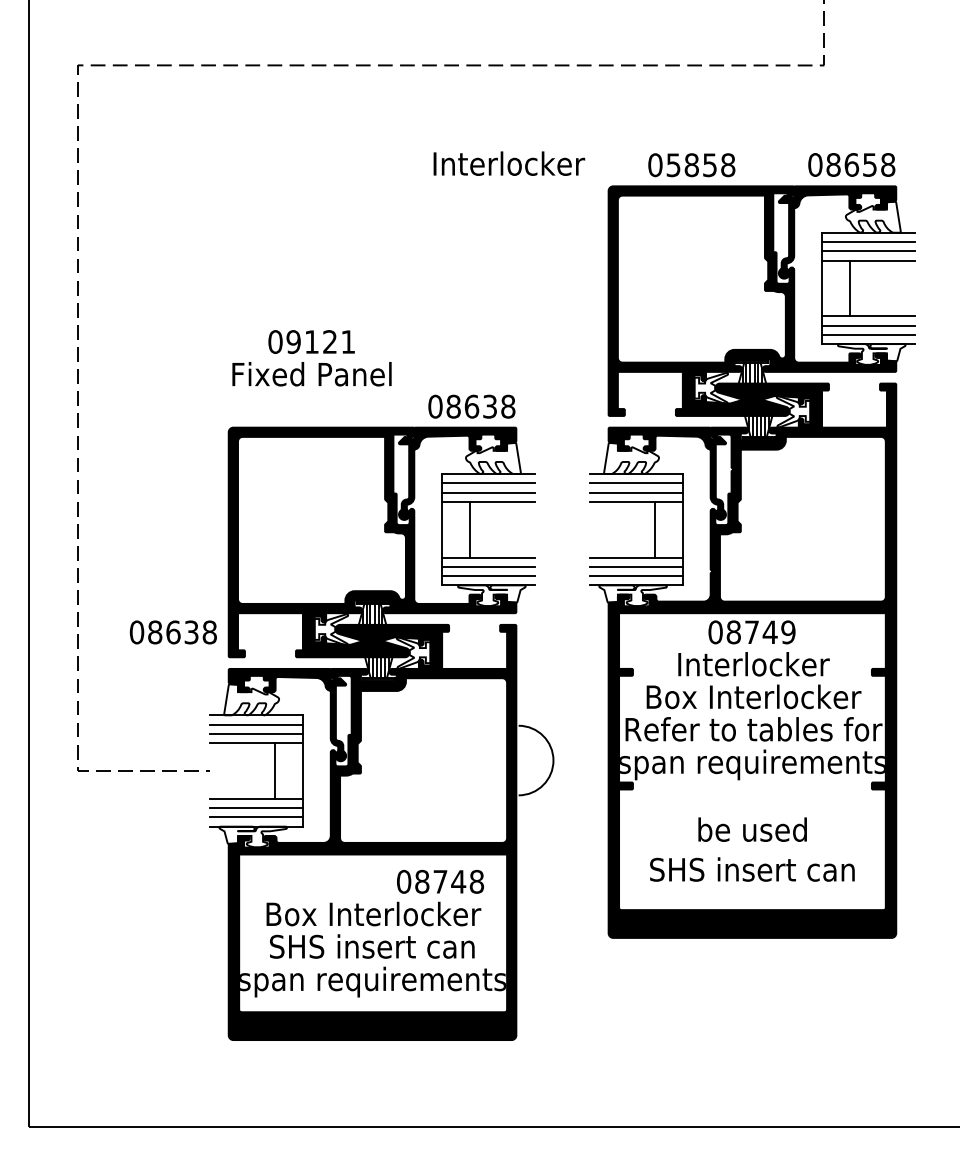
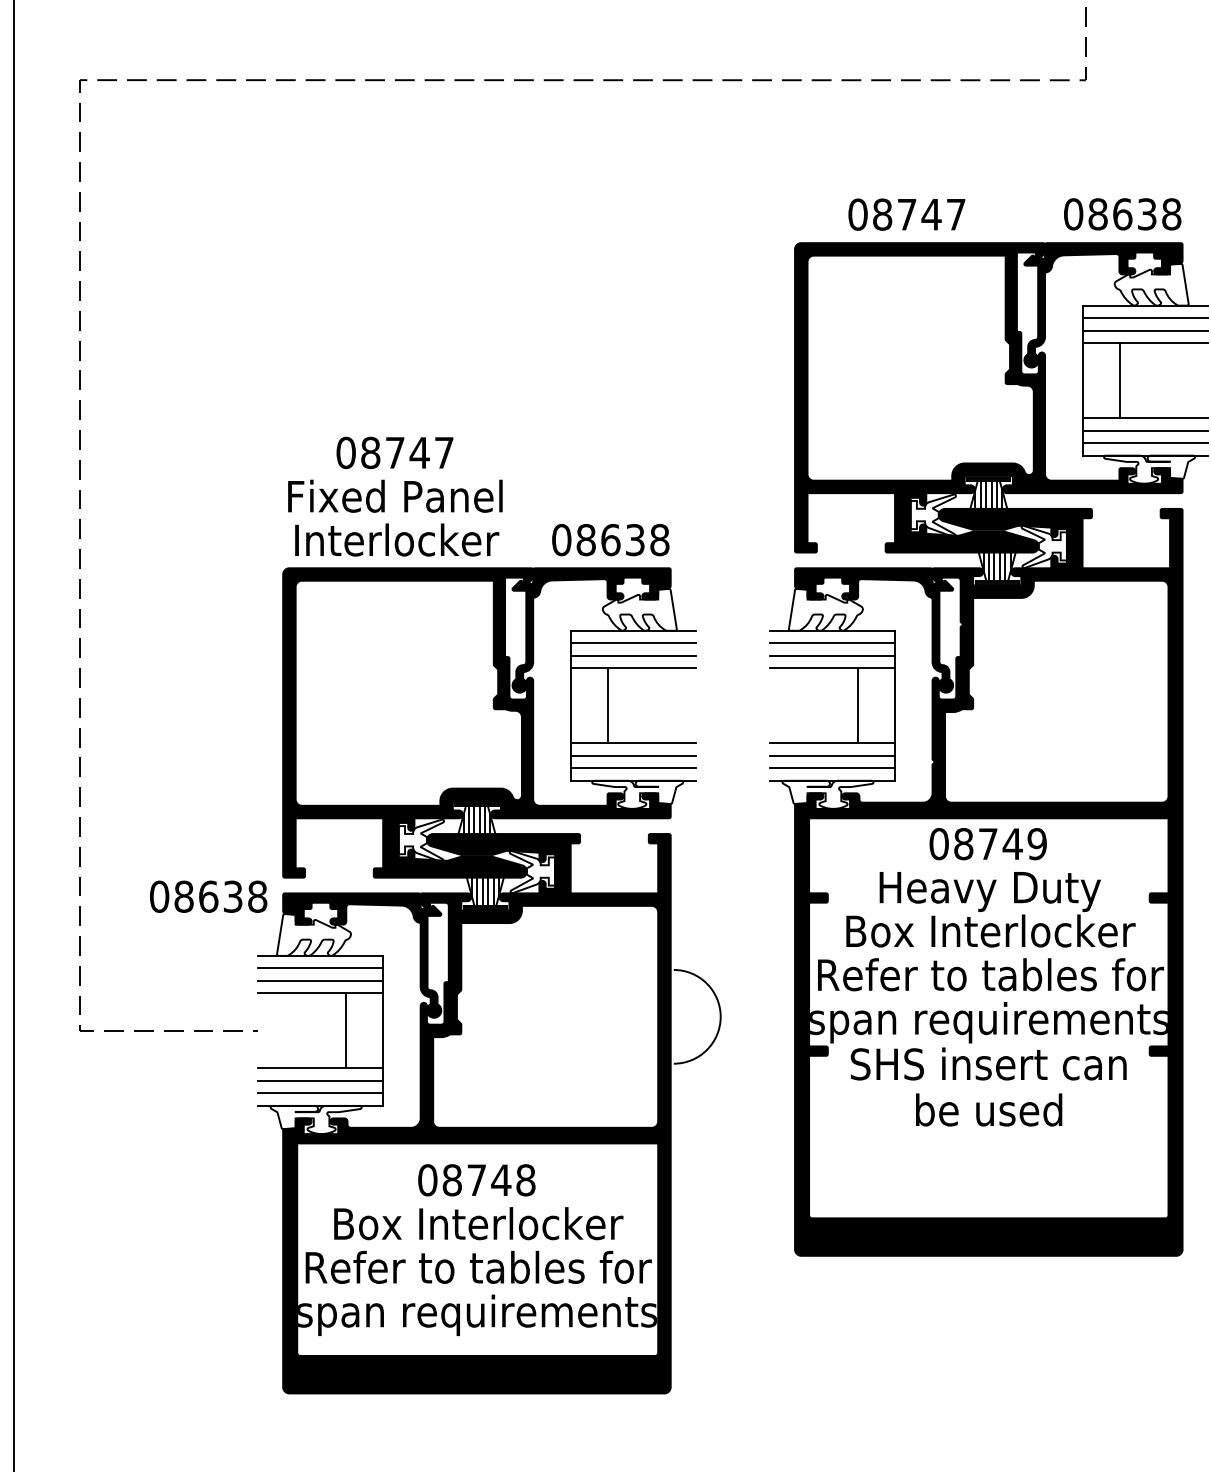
text: (509, 163) -> (397, 539), moved
text: (869, 164) -> (1146, 213), 08658 -> 08638
text: (700, 165) -> (918, 215), 05858 -> 08747
text: (320, 341) -> (406, 452), 09121 -> 08747
text: (172, 632) -> (207, 896), moved
text: (753, 667) -> (990, 891), Interlocker -> Heavy Duty
text: (752, 869) -> (988, 1063), moved
text: (440, 881) -> (476, 1179), moved
text: (373, 946) -> (478, 1267), SHS insert can -> Refer to tables for

